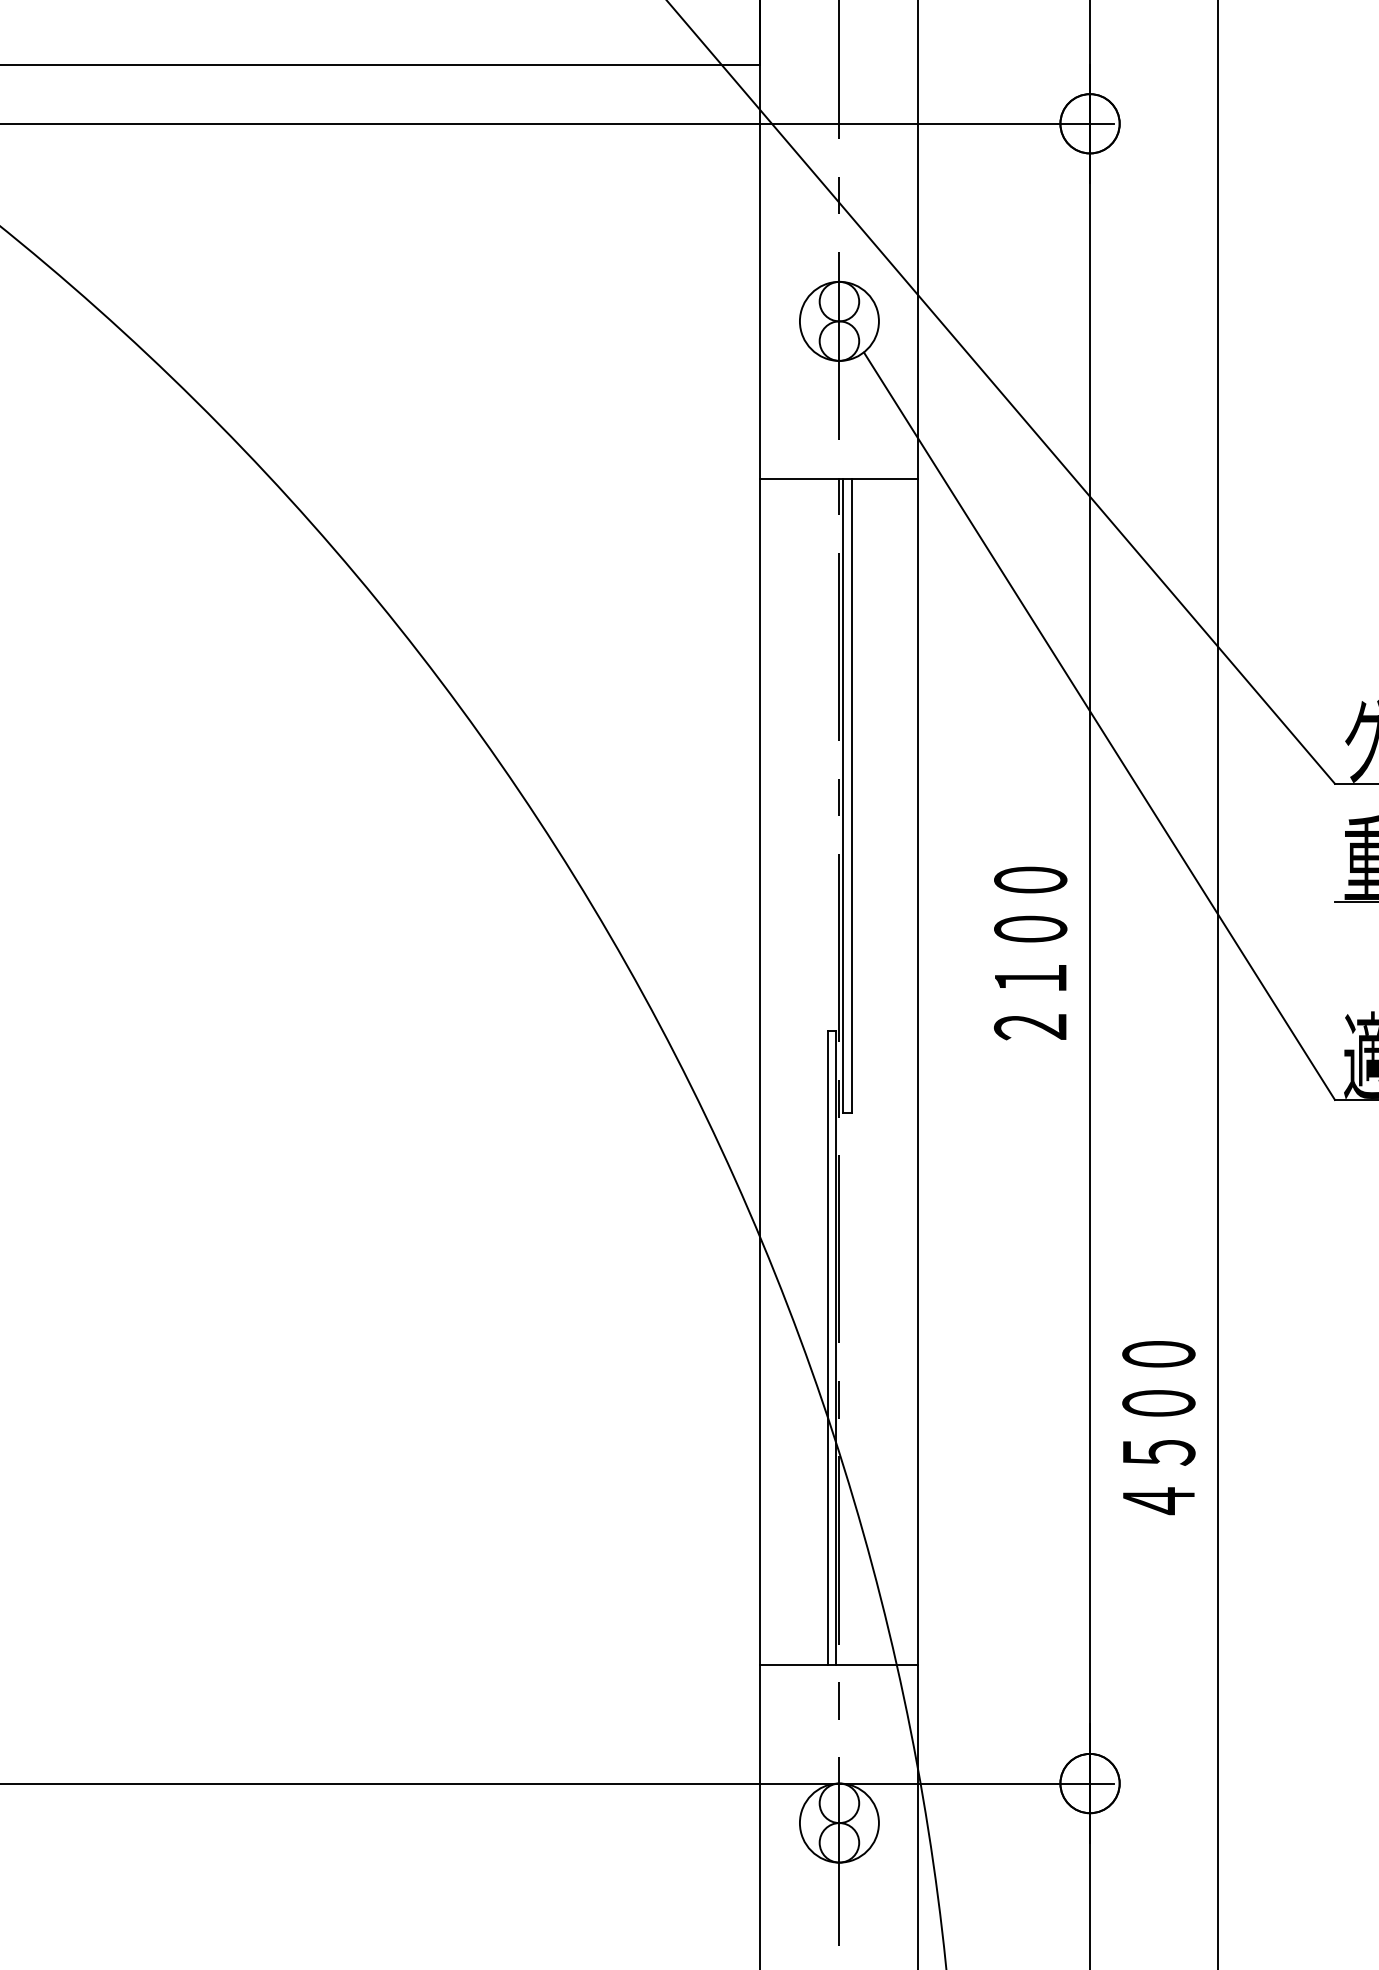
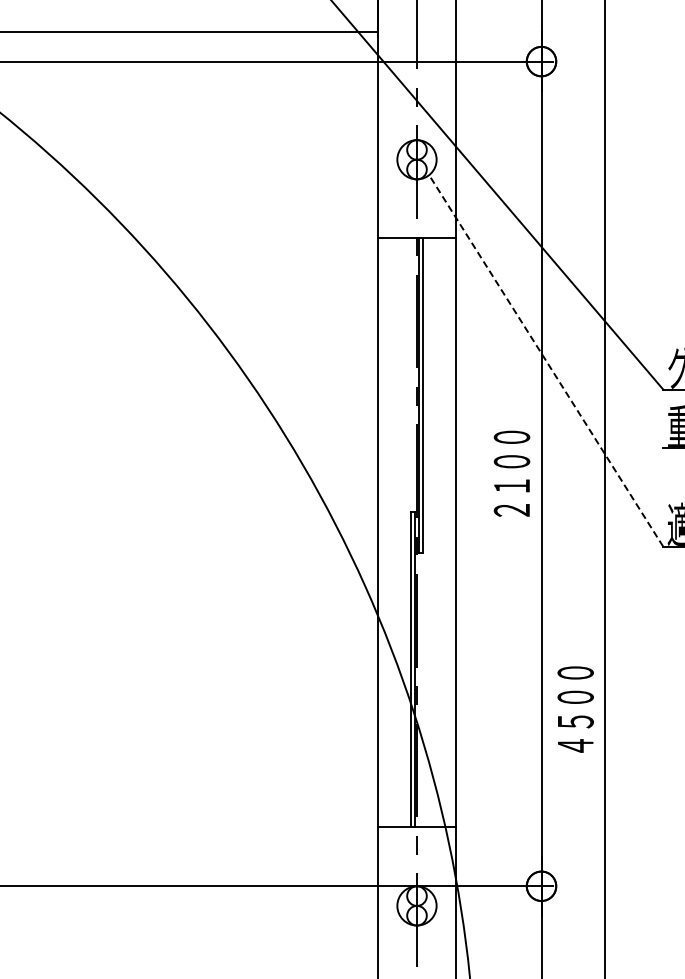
line: (1100, 725) -> (546, 360), solid -> dashed

